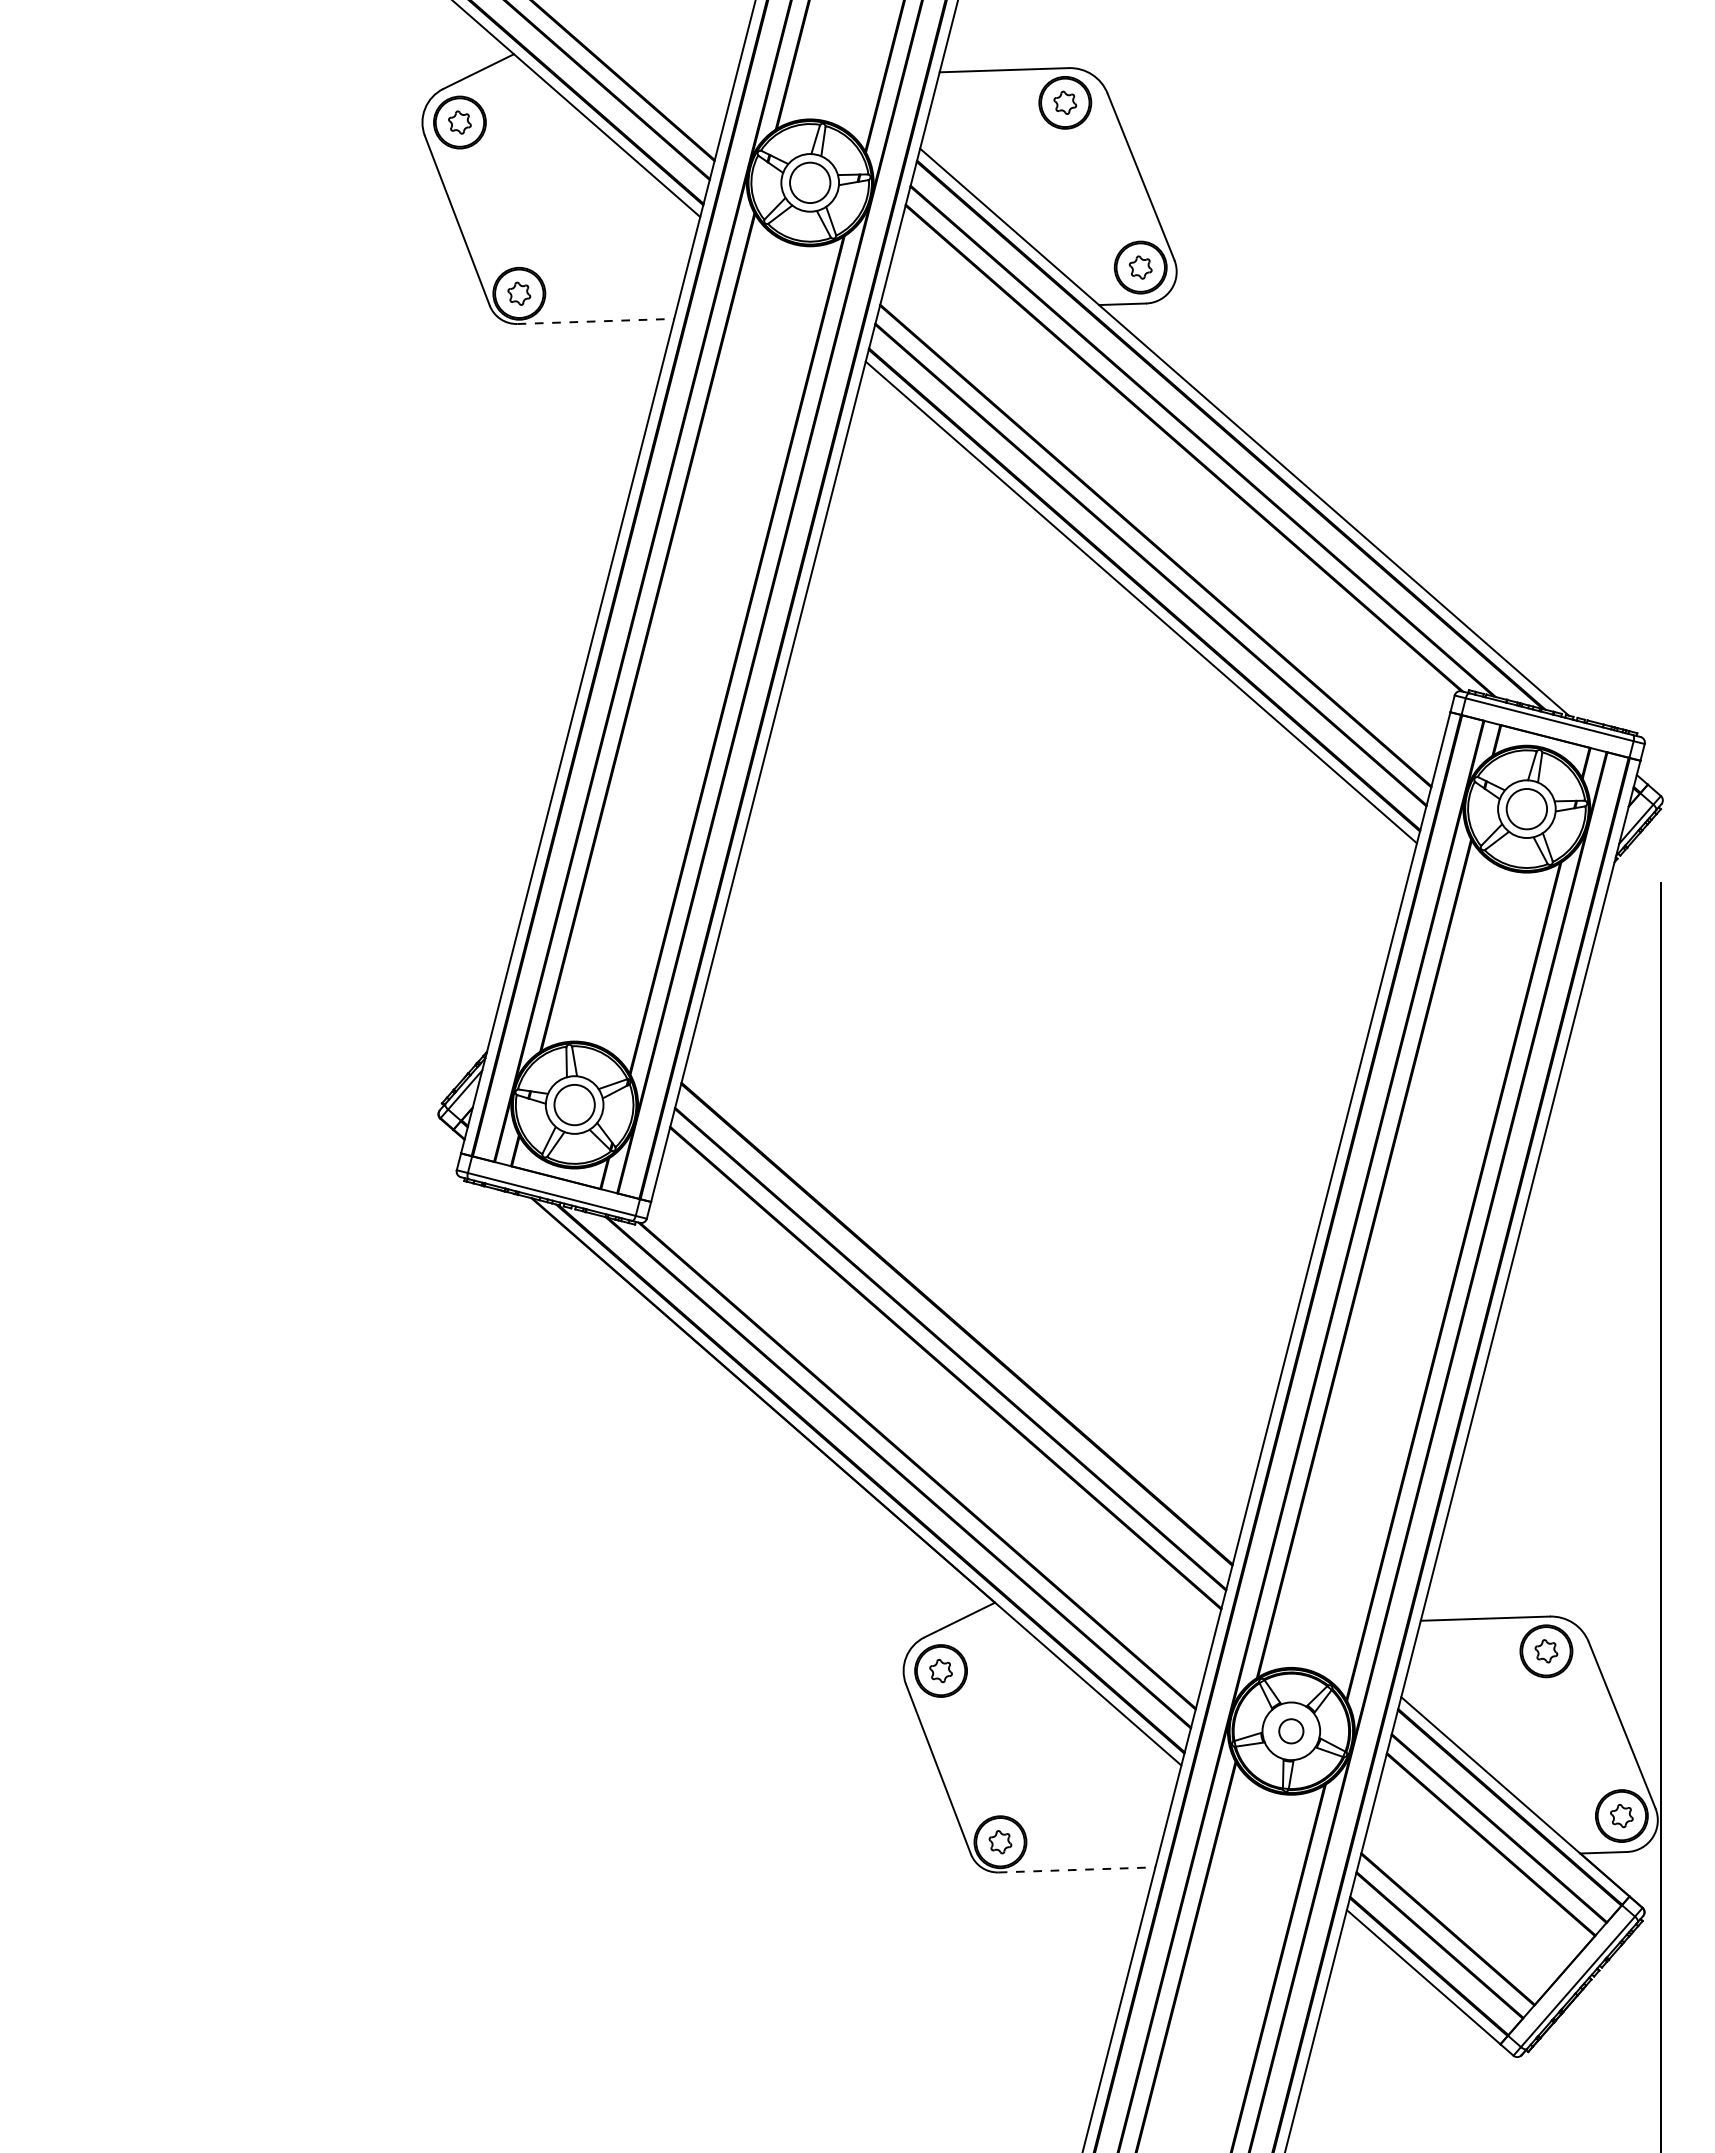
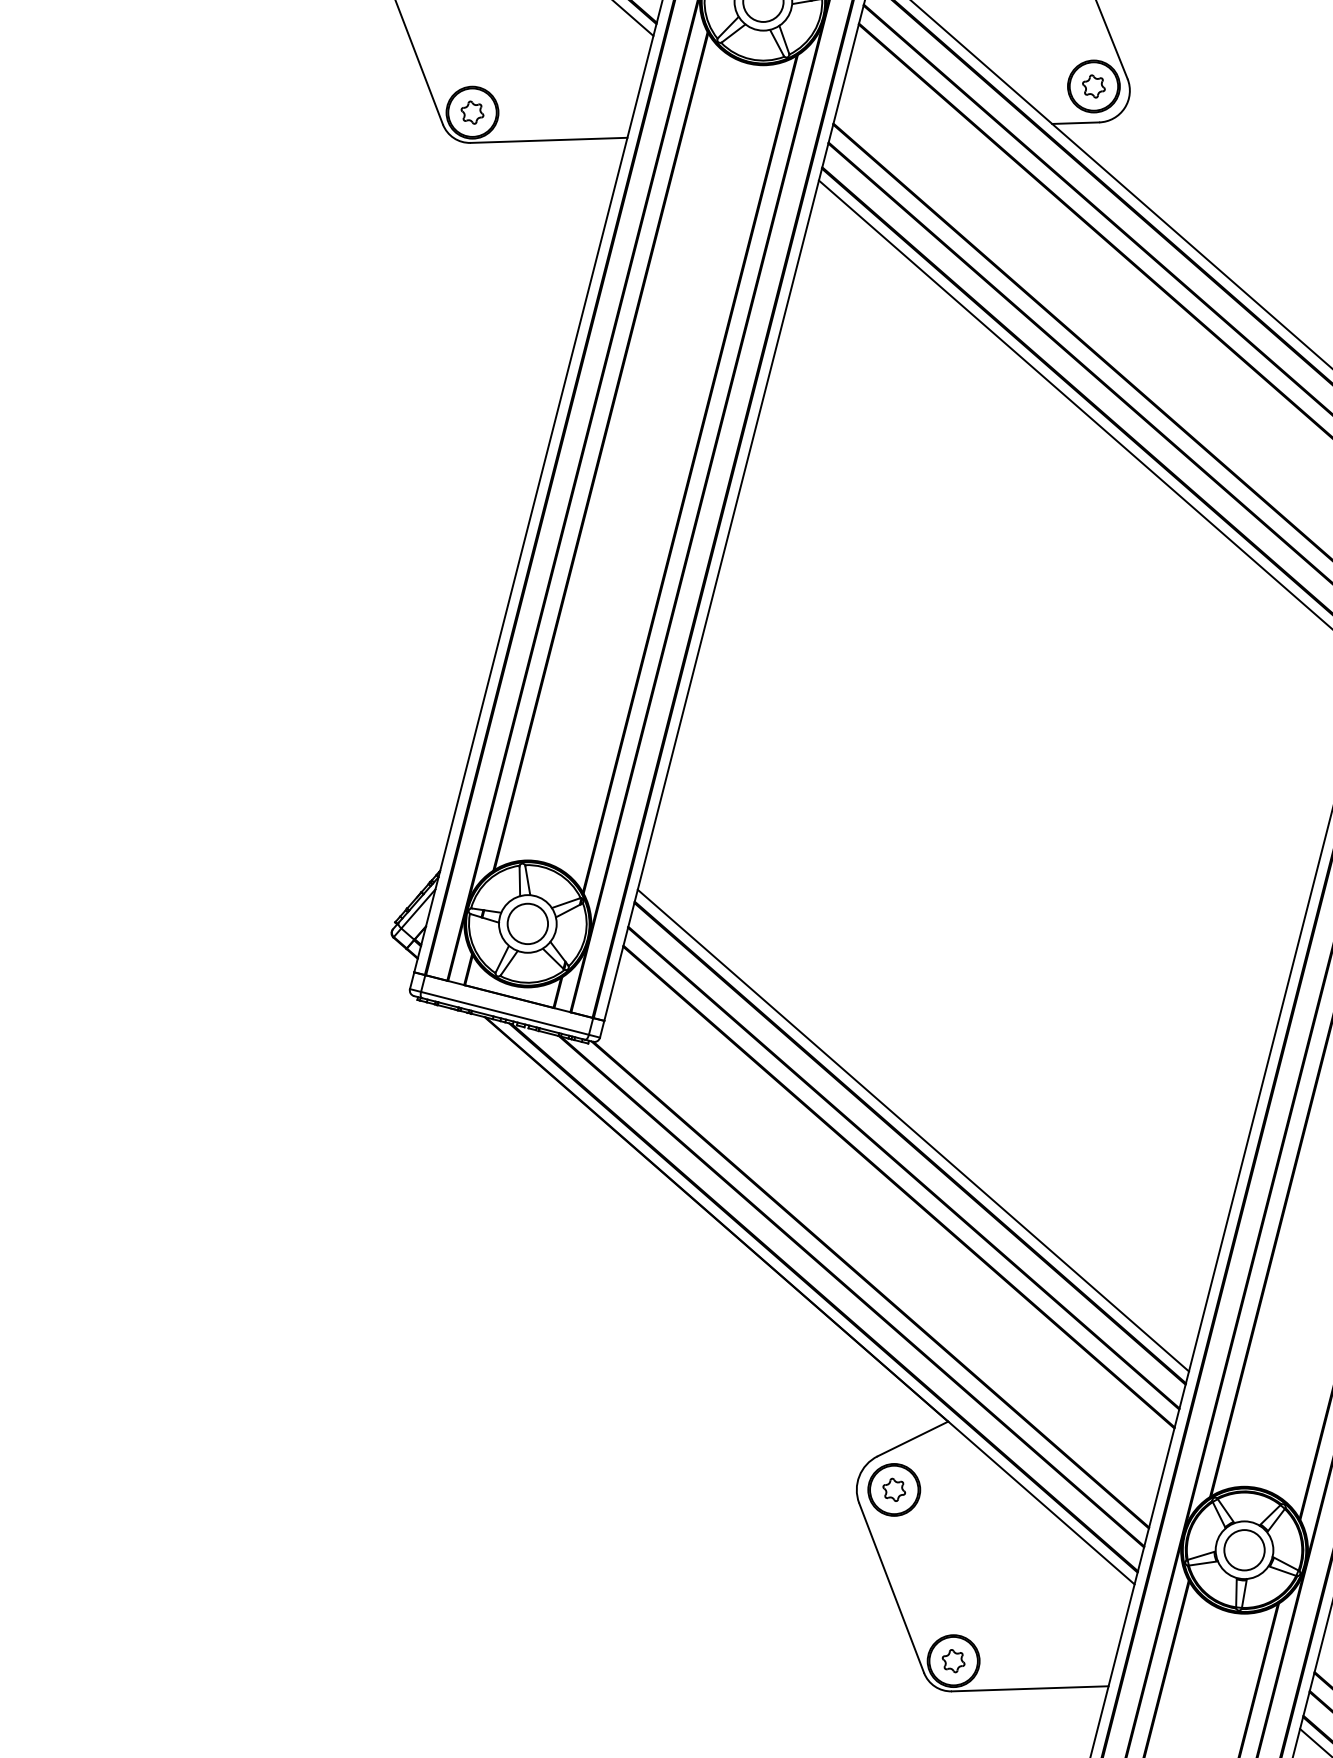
line: (596, 321) -> (549, 140), dashed -> solid
line: (959, 1311) -> (912, 1130), added
circle: (1291, 1731) -> (1244, 1550), size x1.67
line: (1077, 1869) -> (1030, 1688), dashed -> solid

